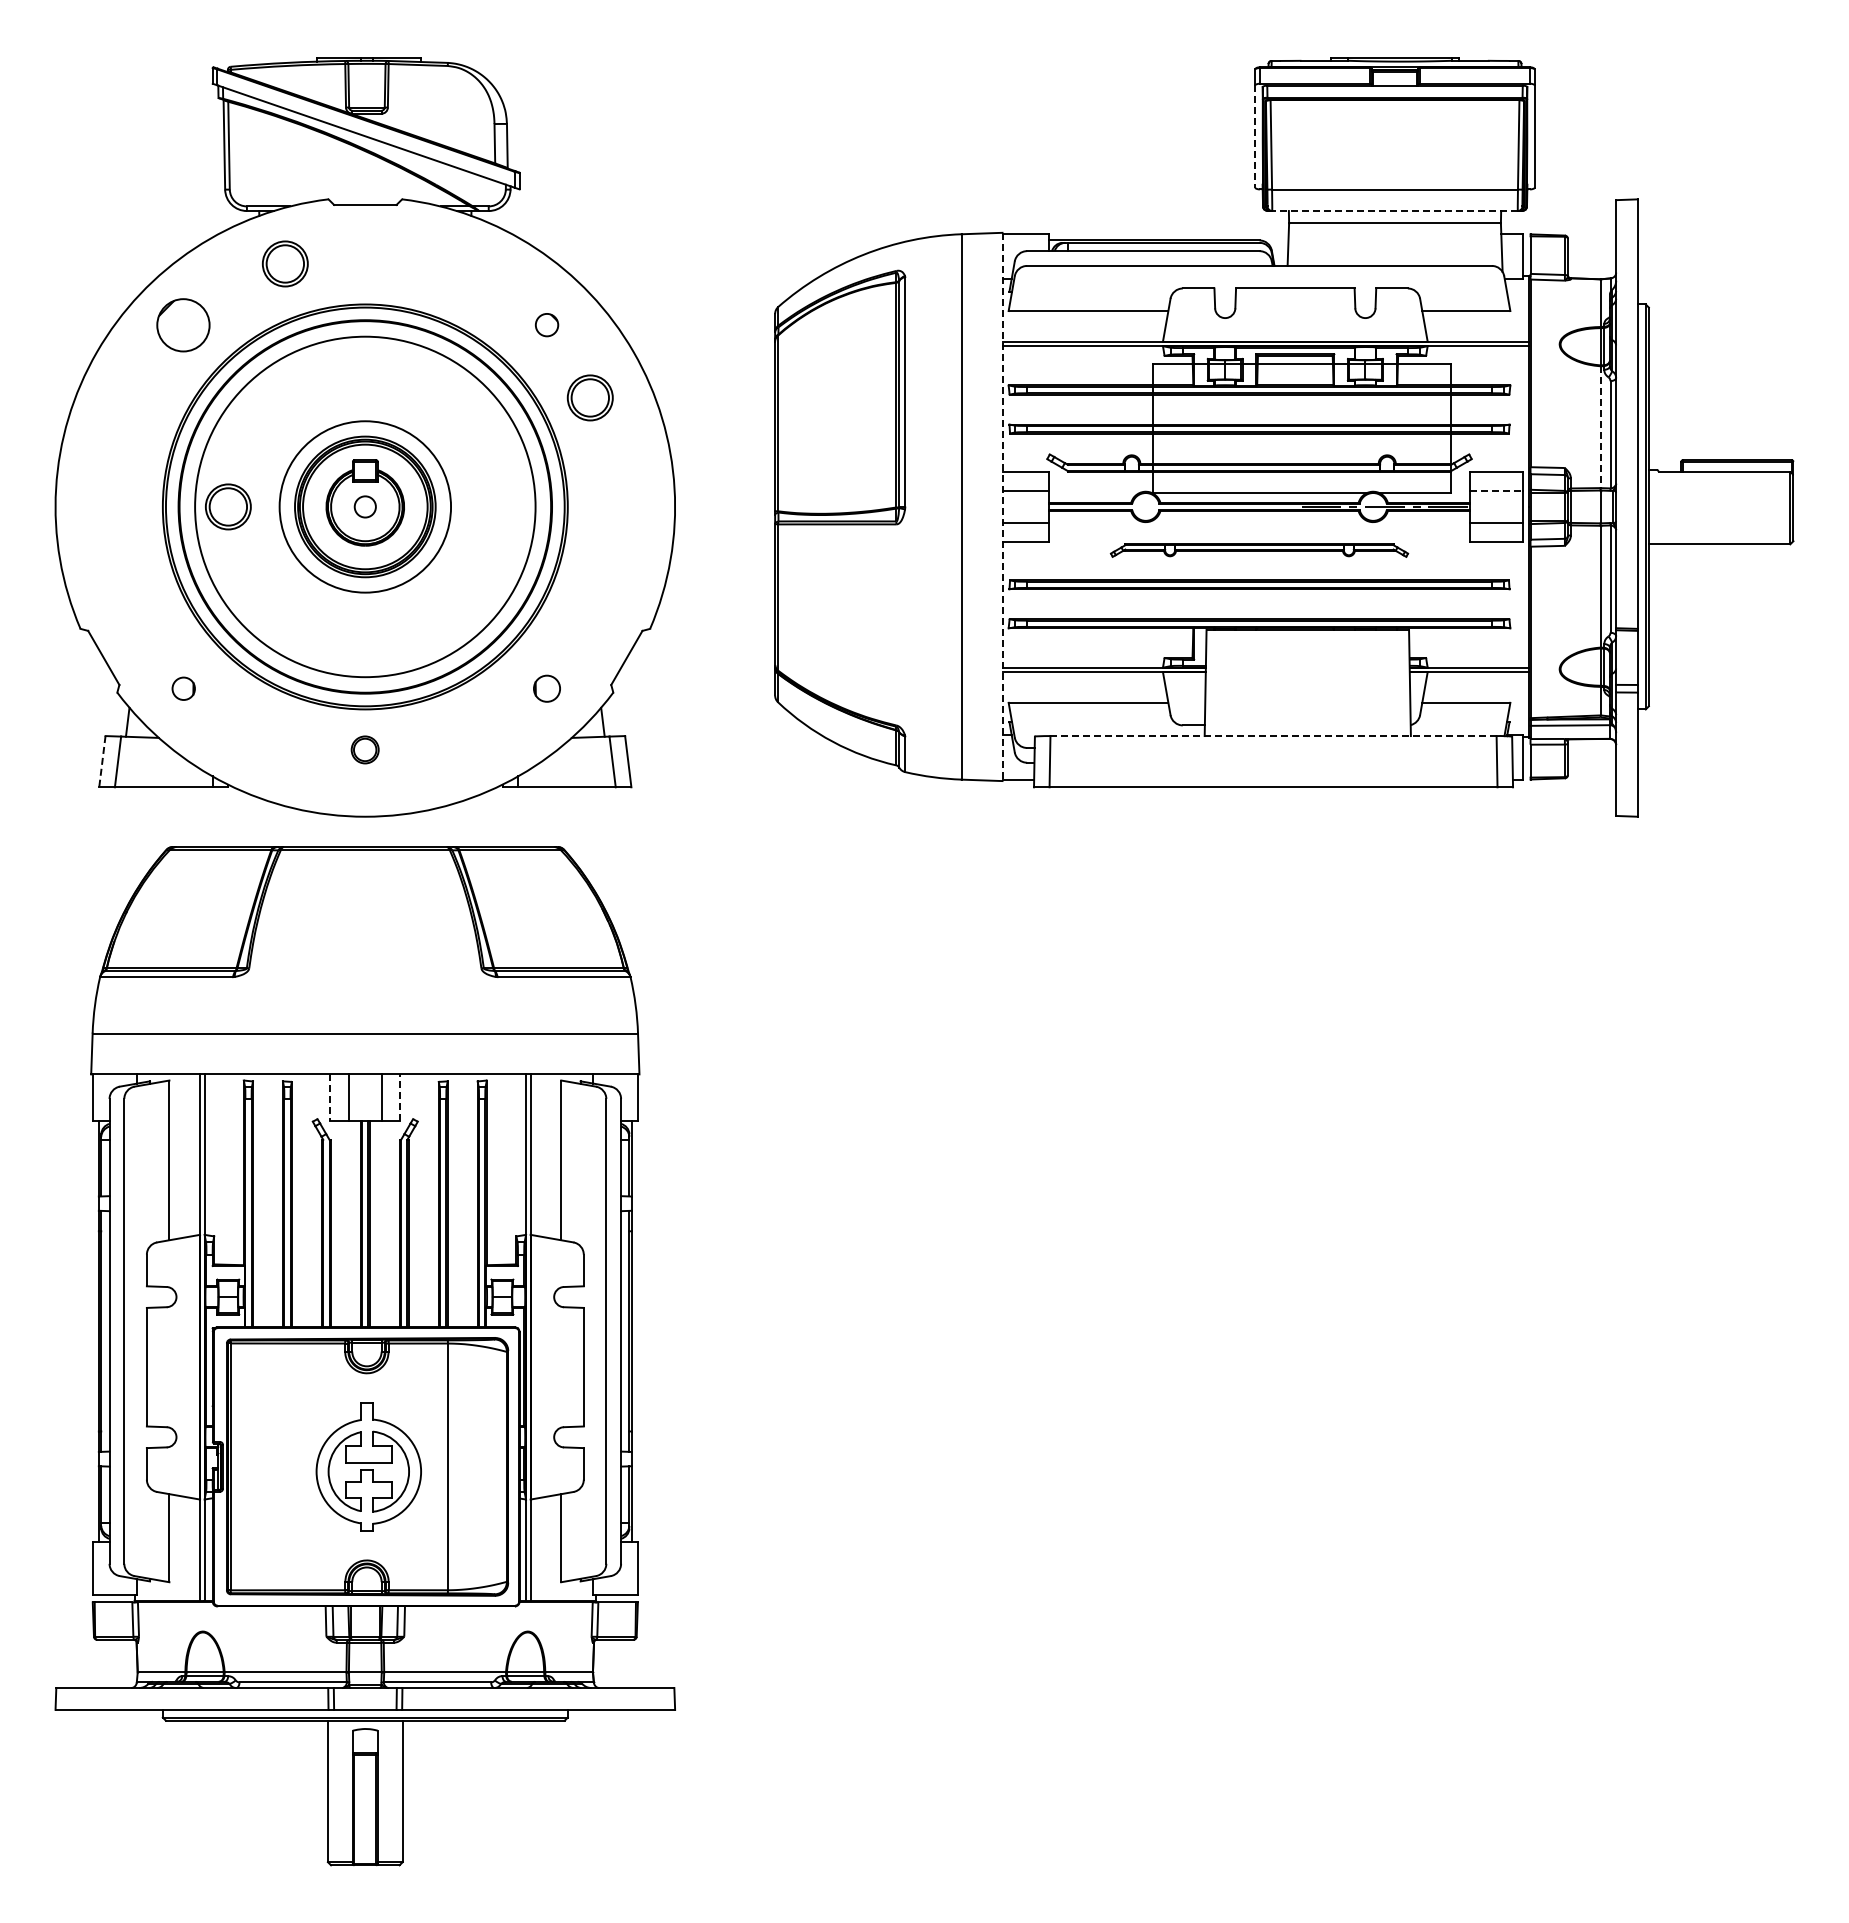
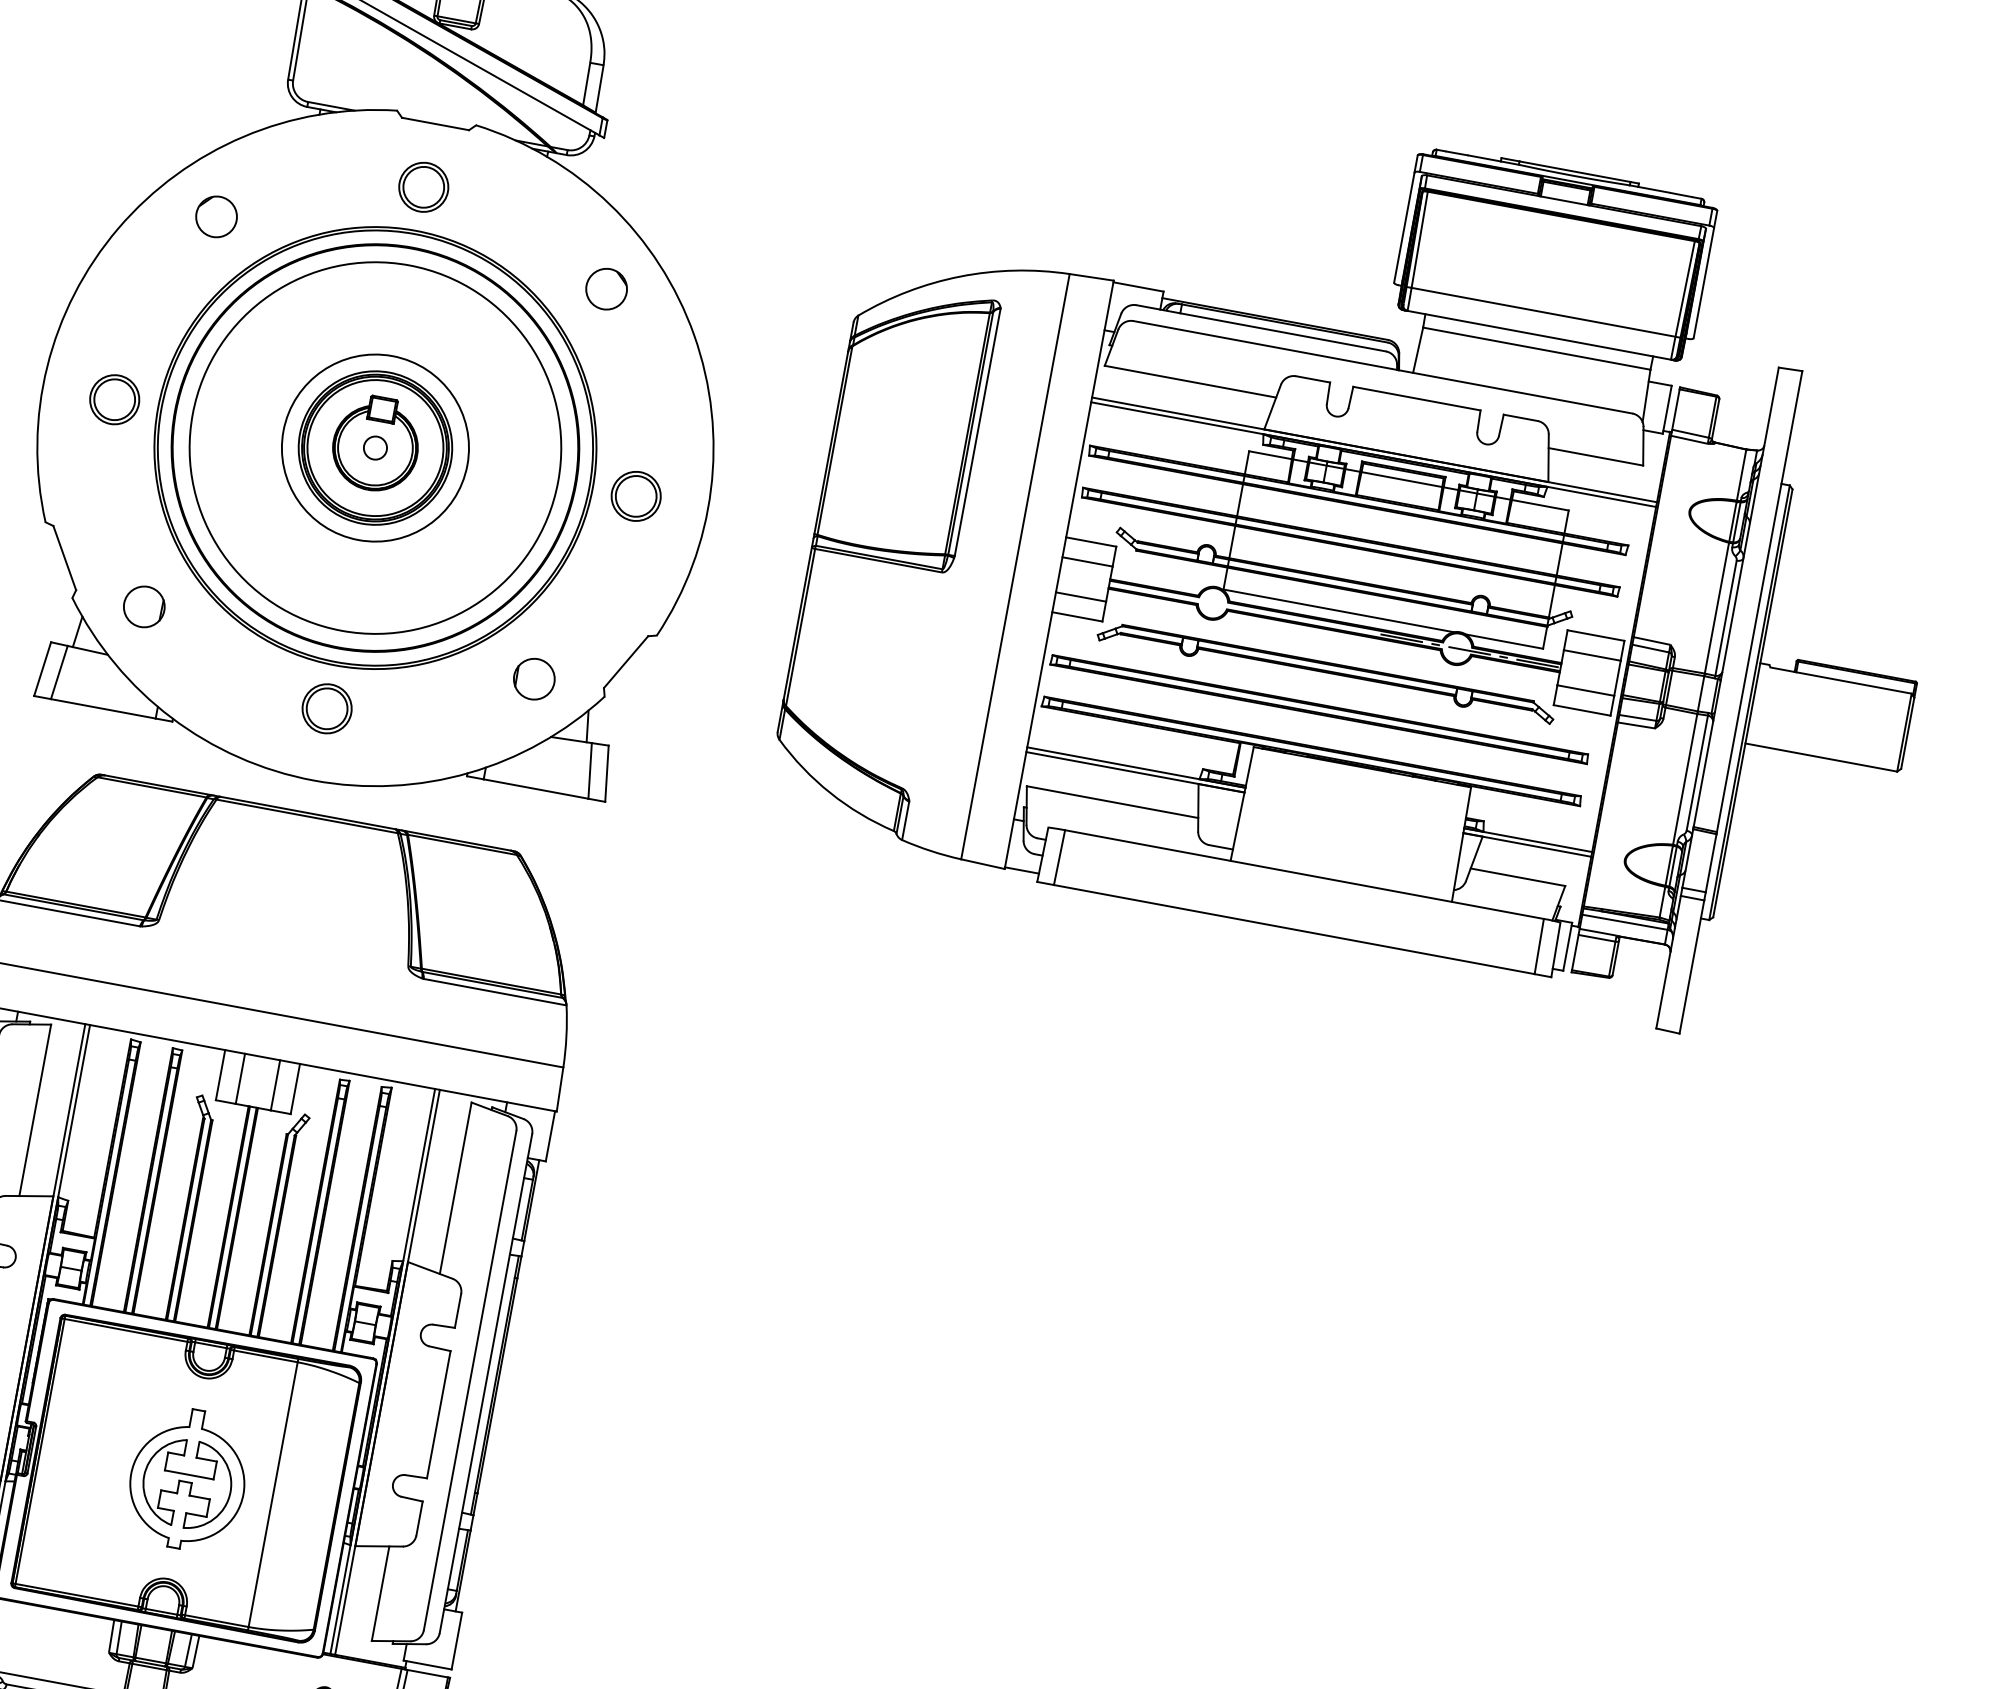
line: (1255, 137) -> (1404, 228), dashed -> solid
line: (1395, 211) -> (1539, 335), dashed -> solid
part: (284, 263) -> (422, 186), moved
circle: (183, 324) -> (216, 216), size x0.71
circle: (546, 324) -> (606, 288), size x1.67
part: (589, 397) -> (635, 495), moved
line: (1600, 427) -> (1716, 608), dashed -> solid
line: (1496, 490) -> (1592, 655), dashed -> solid
part: (228, 506) -> (114, 399), moved
line: (1002, 507) -> (1059, 575), dashed -> solid
part: (1259, 550) -> (1326, 672), size x1.43
part: (183, 688) -> (144, 606), size x1.67
part: (546, 688) -> (533, 678), size x1.43
line: (1274, 736) -> (1305, 875), dashed -> solid
part: (364, 749) -> (326, 708), size x1.67
line: (102, 761) -> (42, 668), dashed -> solid
line: (400, 1097) -> (295, 1088), dashed -> solid
line: (330, 1098) -> (220, 1075), dashed -> solid

